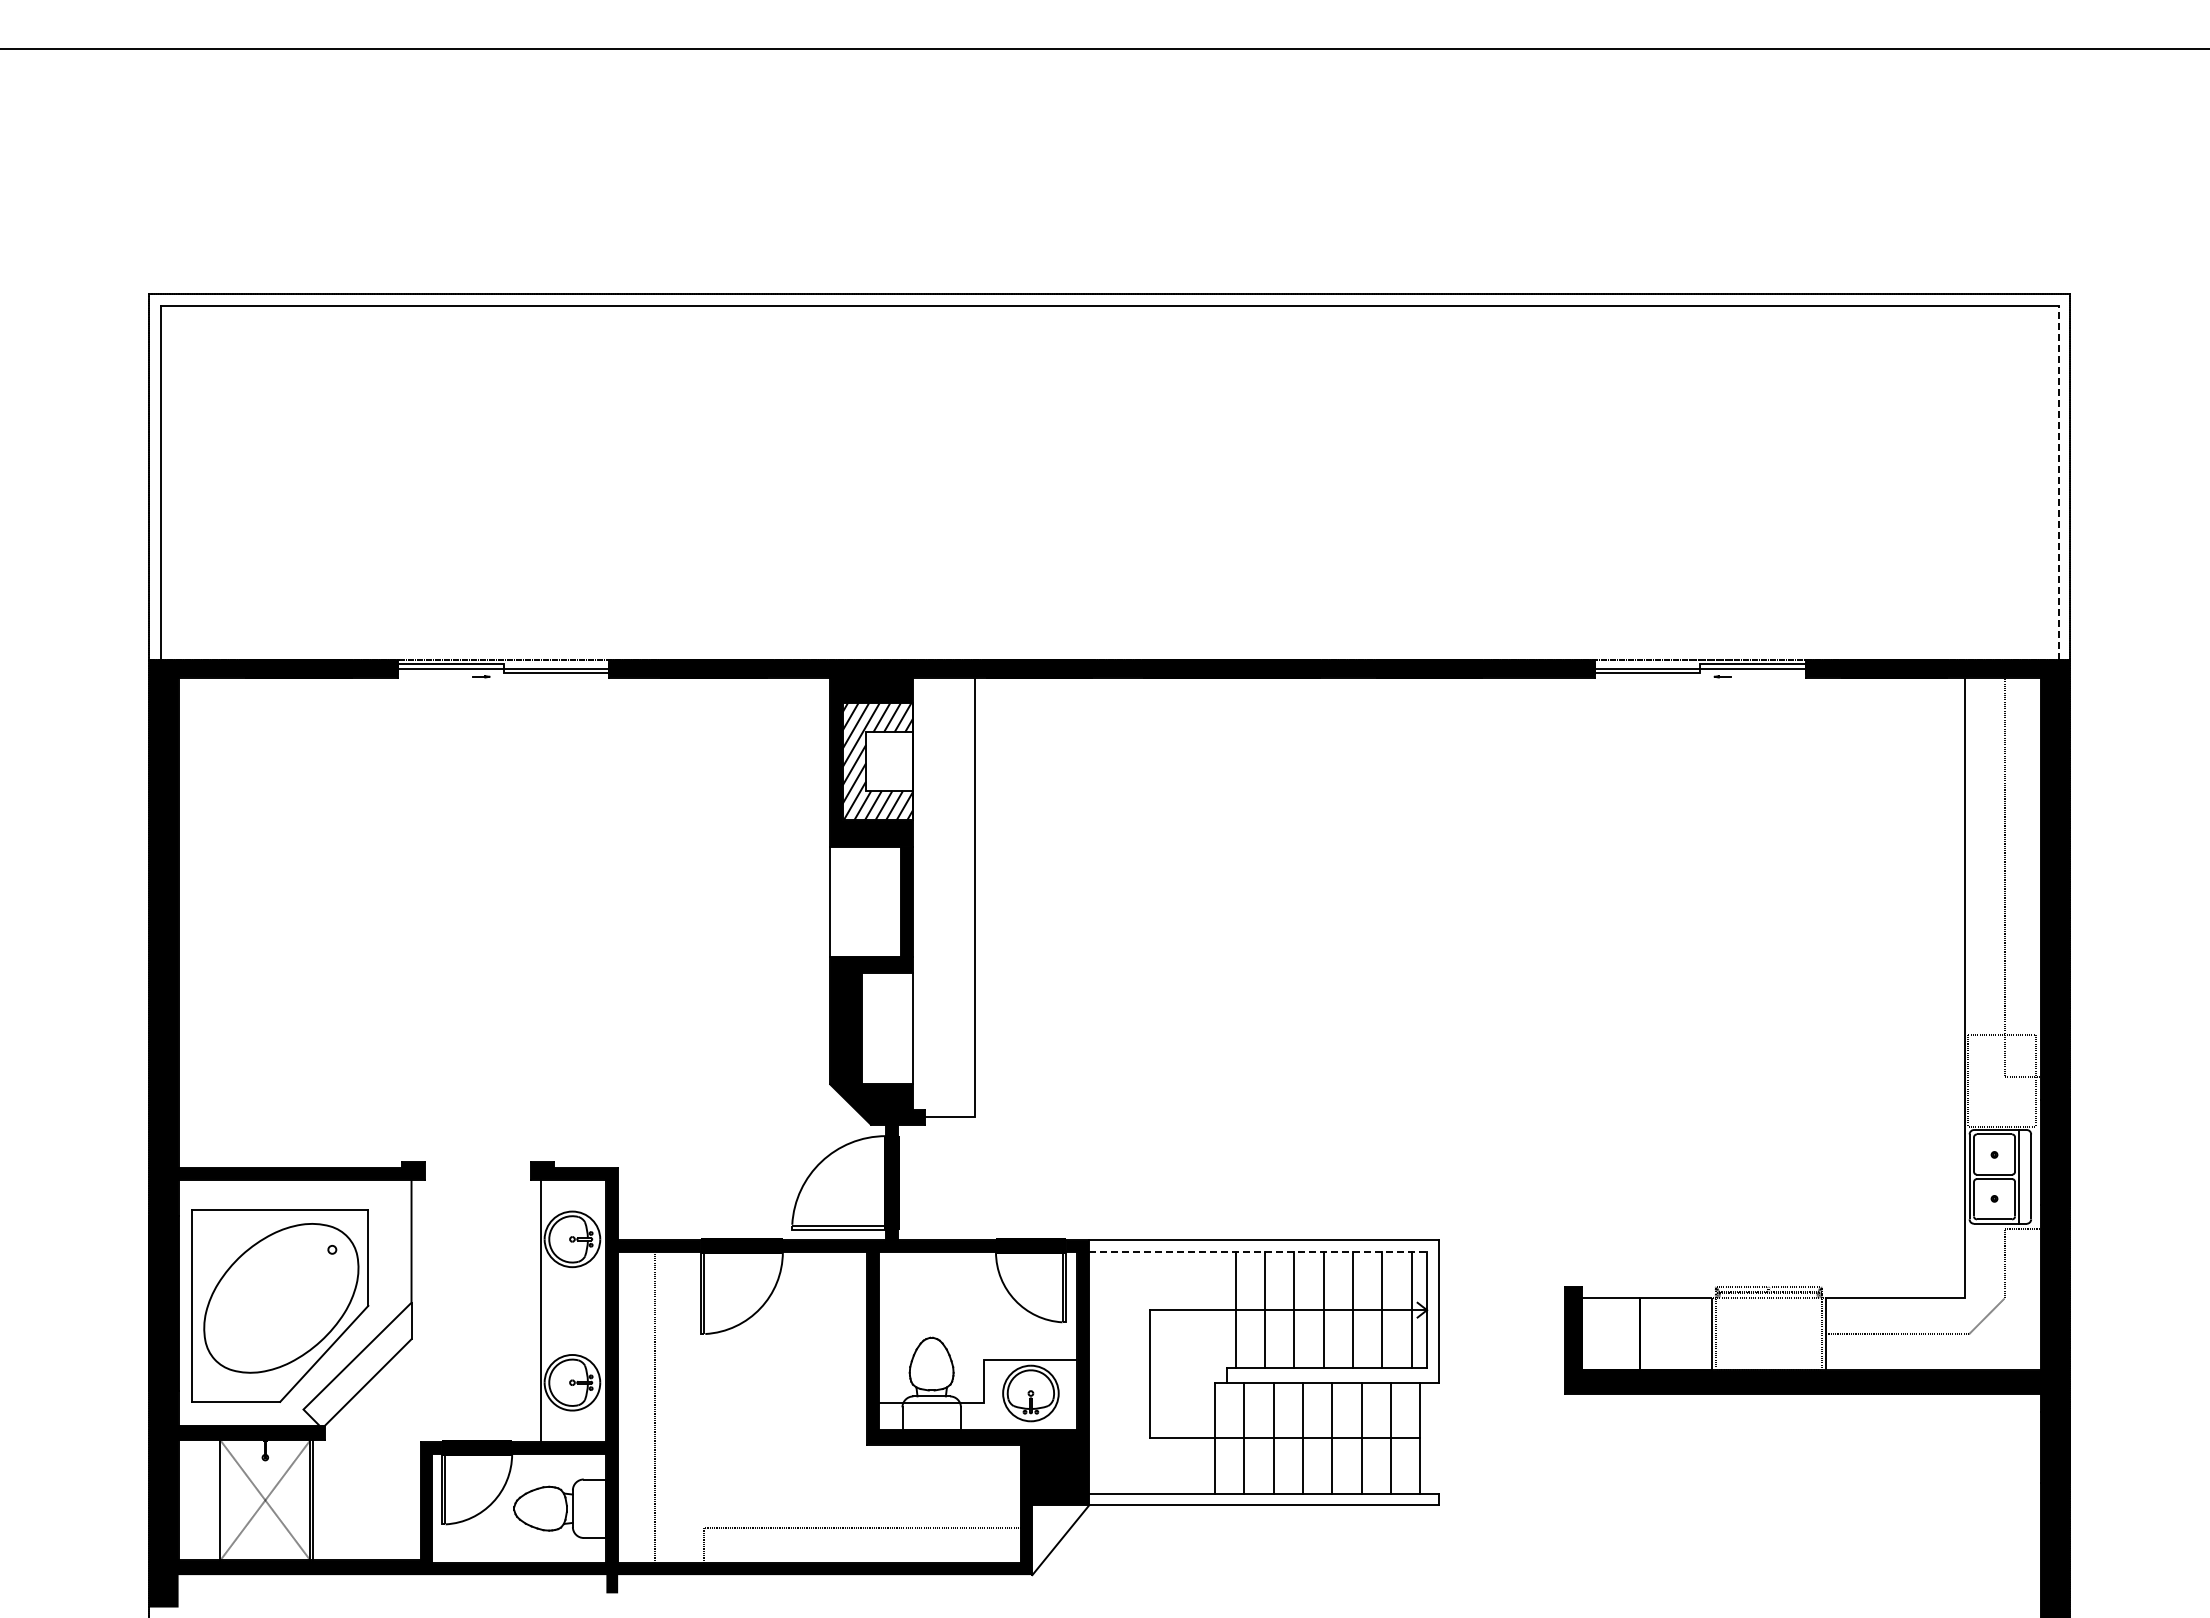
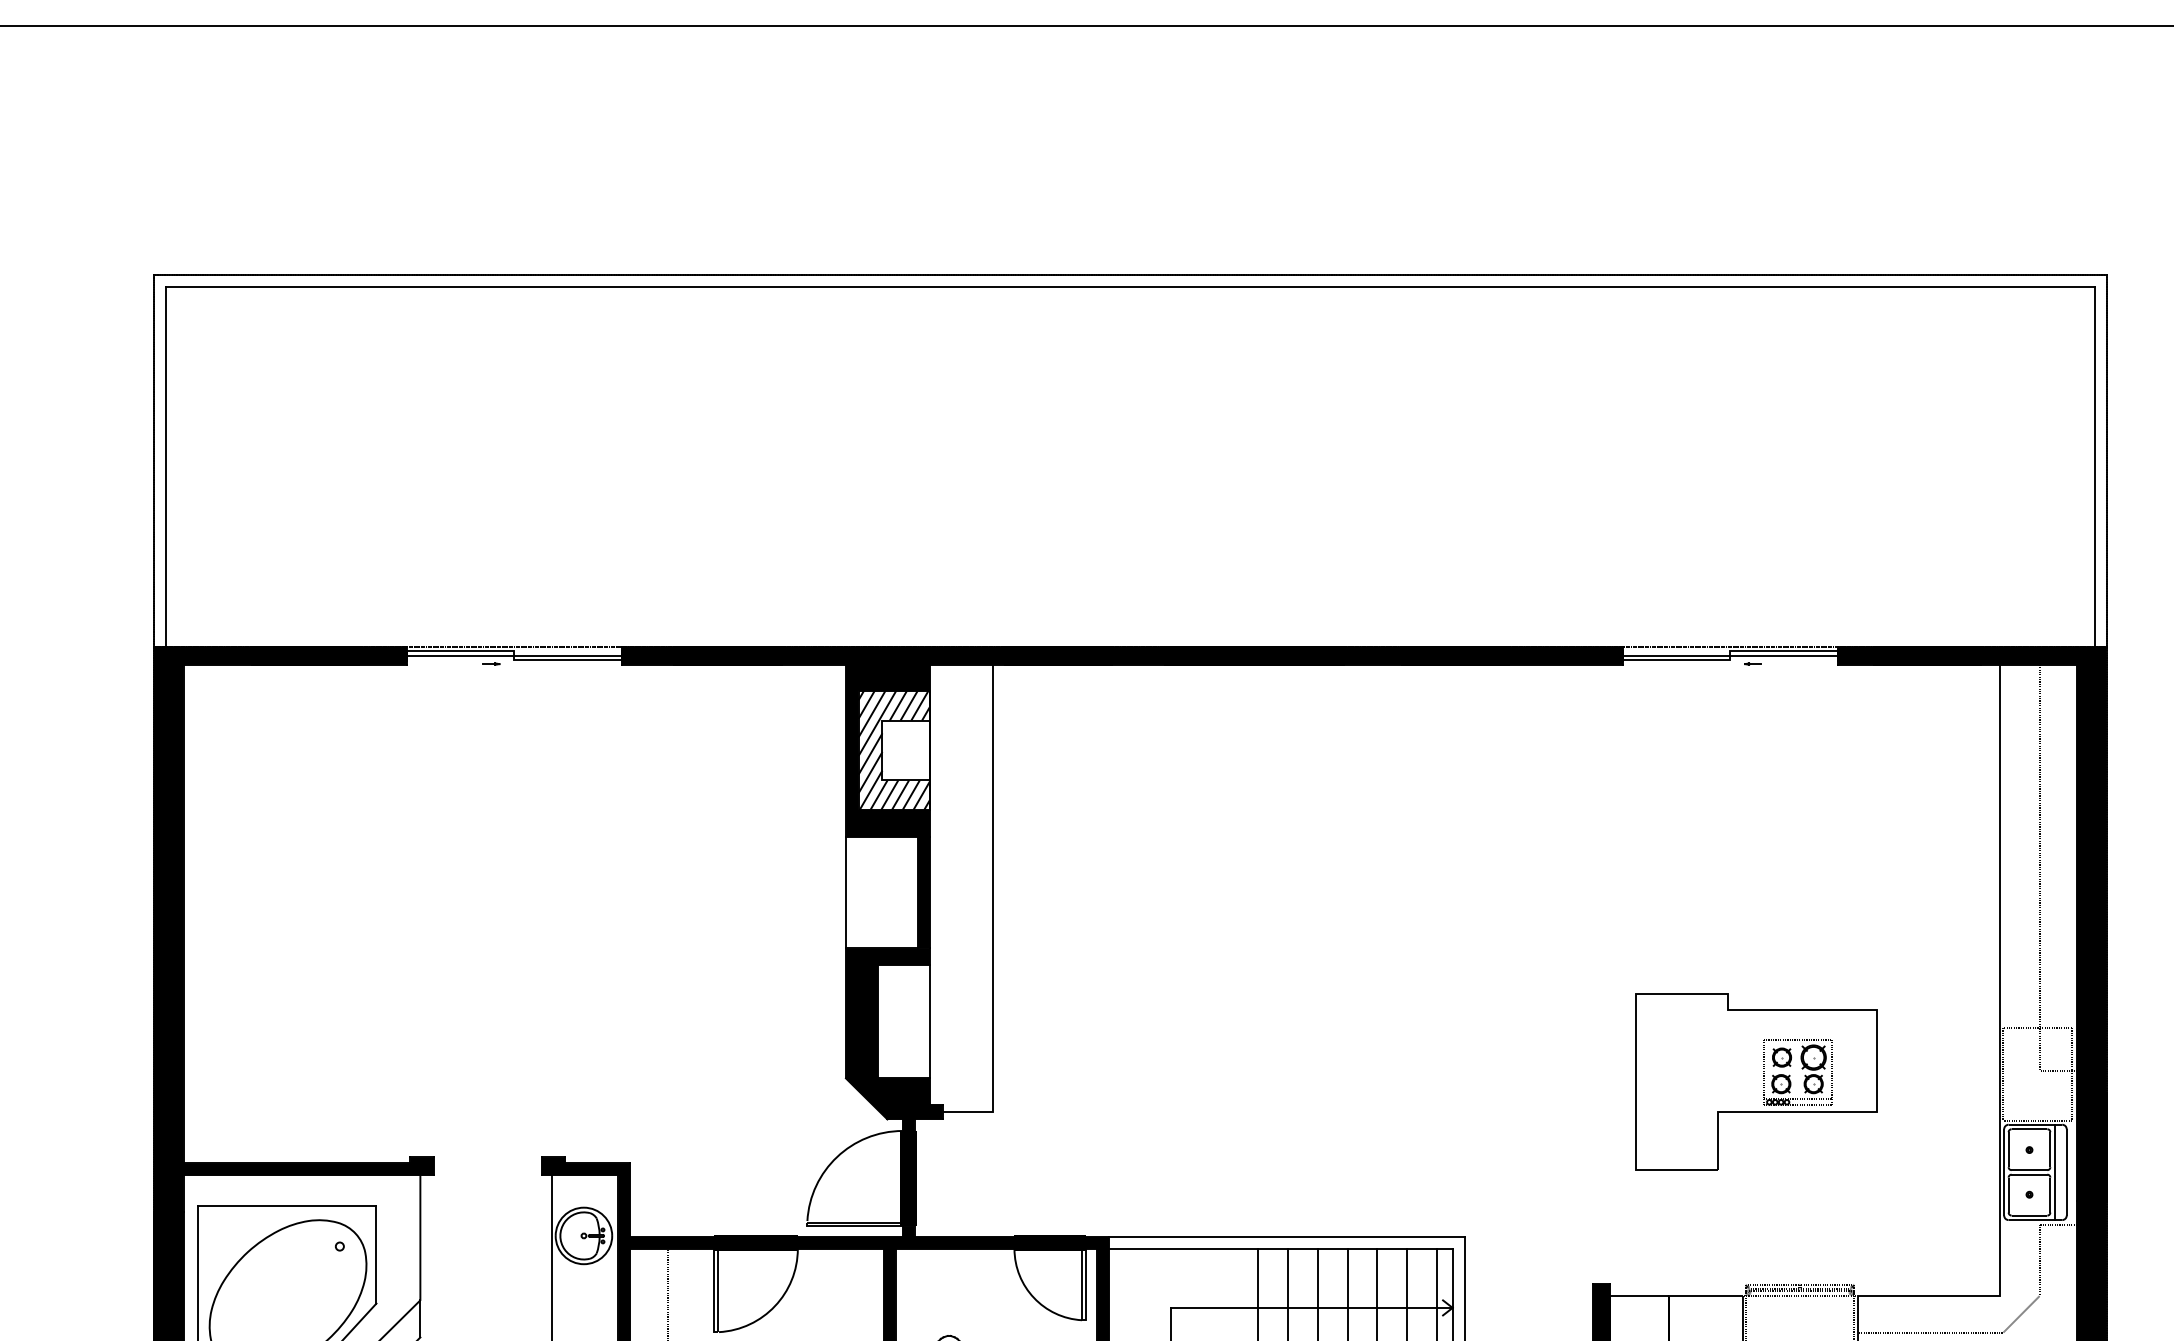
line: (2058, 483) -> (2094, 467), dashed -> solid
part: (1725, 1088) -> (1756, 1082), added
line: (1258, 1252) -> (1281, 1249), dashed -> solid

